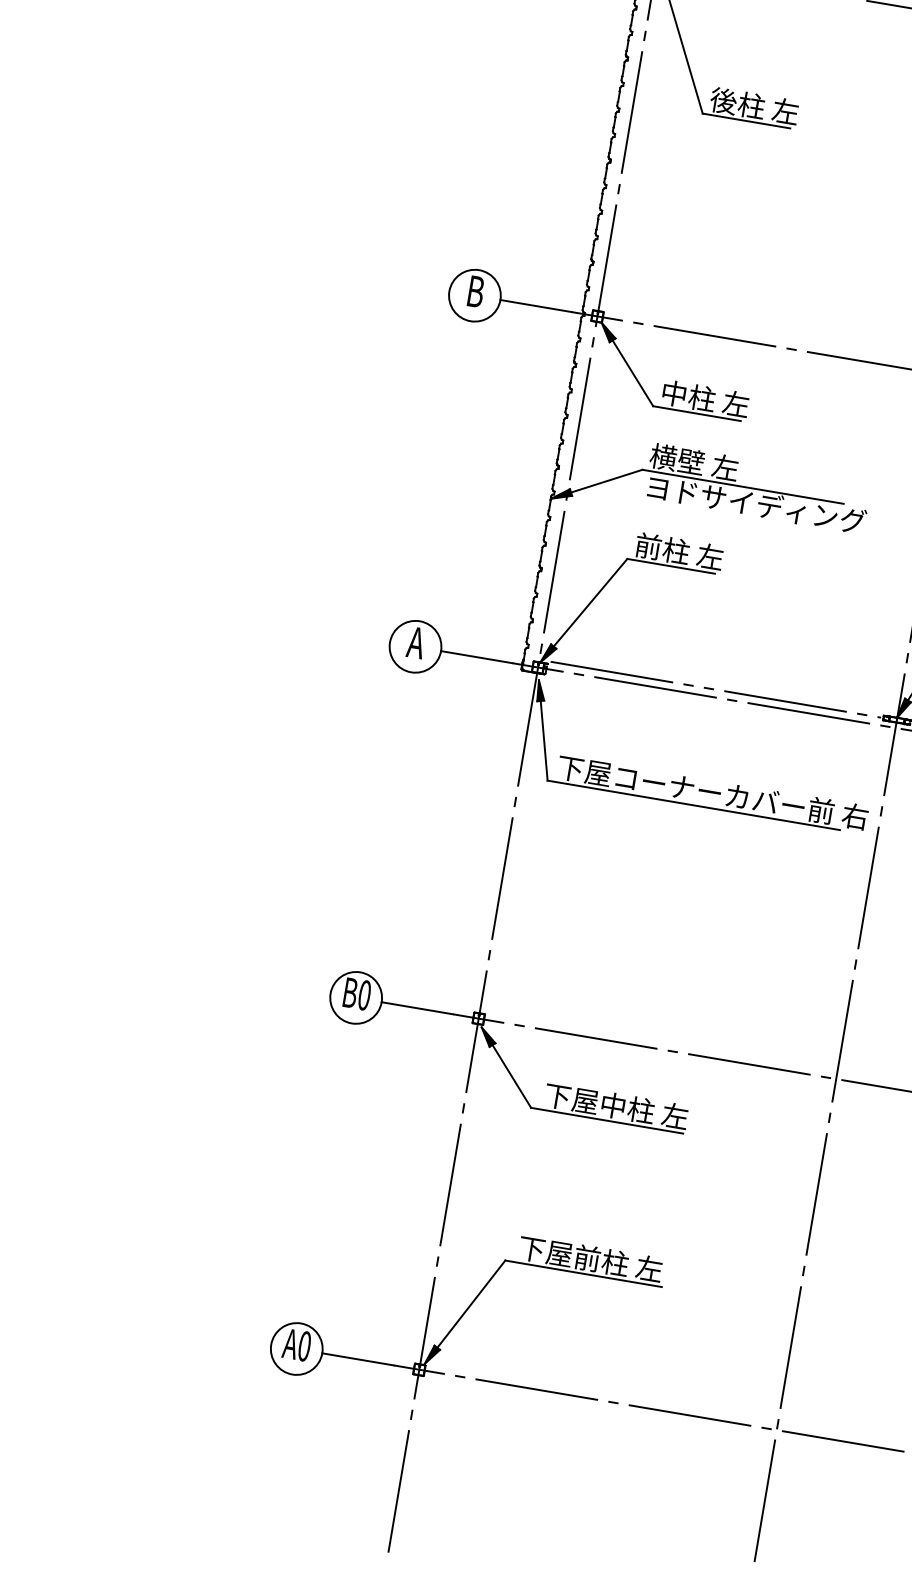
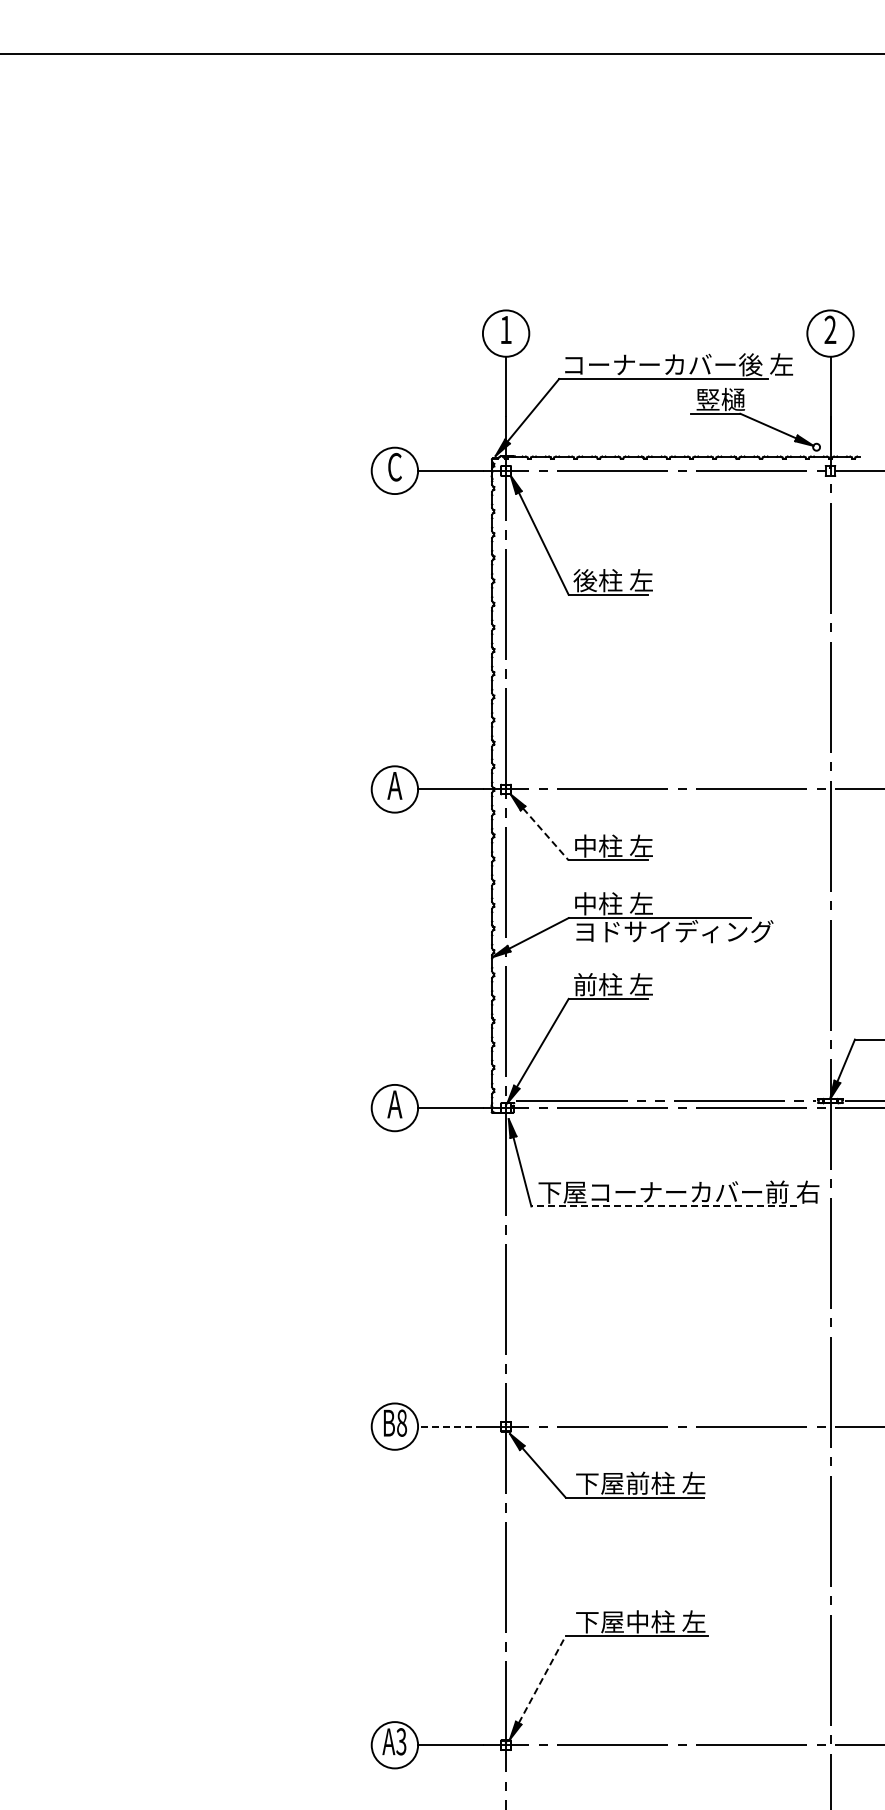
text: (475, 291) -> (394, 785), B -> A
line: (632, 373) -> (545, 834), solid -> dashed
text: (676, 459) -> (597, 903), 横壁 左 -> 中柱 左
line: (694, 805) -> (664, 1206), solid -> dashed
text: (365, 995) -> (402, 1423), B0 -> B8
line: (417, 1008) -> (450, 1426), solid -> dashed
text: (613, 1104) -> (637, 1482), 中柱 左 -> 前柱 左
text: (587, 1257) -> (637, 1621), 前柱 左 -> 中柱 左
line: (471, 1304) -> (542, 1679), solid -> dashed
text: (304, 1346) -> (401, 1741), A0 -> A3

